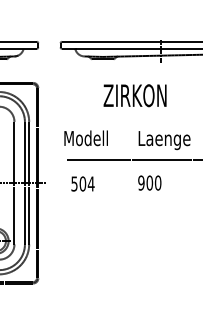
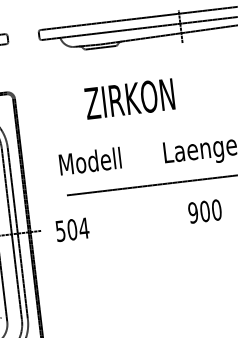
text: (134, 95) -> (128, 98), moved
text: (149, 182) -> (204, 210), moved
text: (82, 183) -> (71, 229), moved

